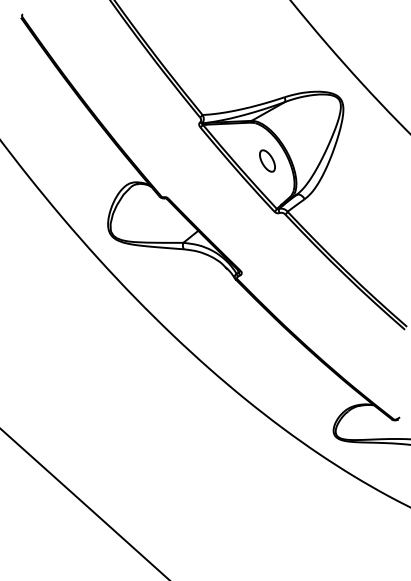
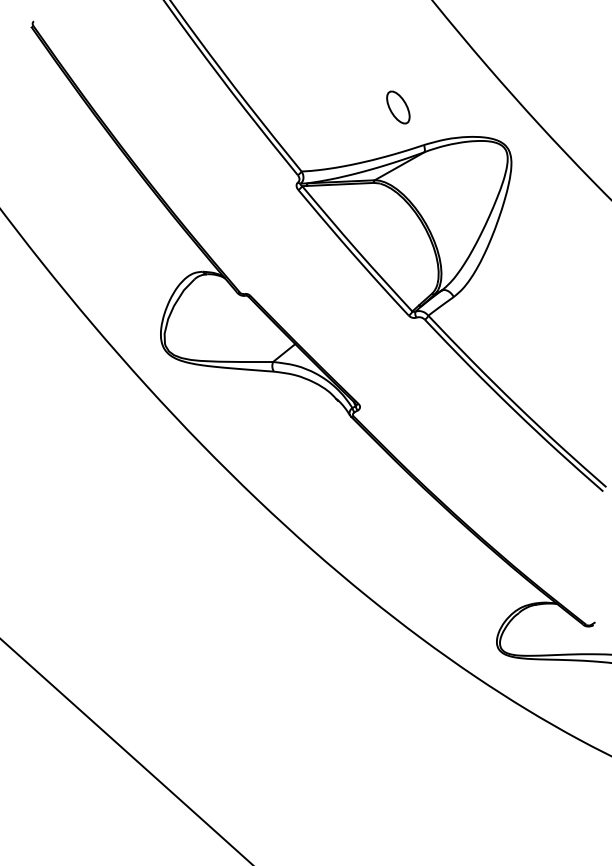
part: (267, 160) -> (398, 106), moved

